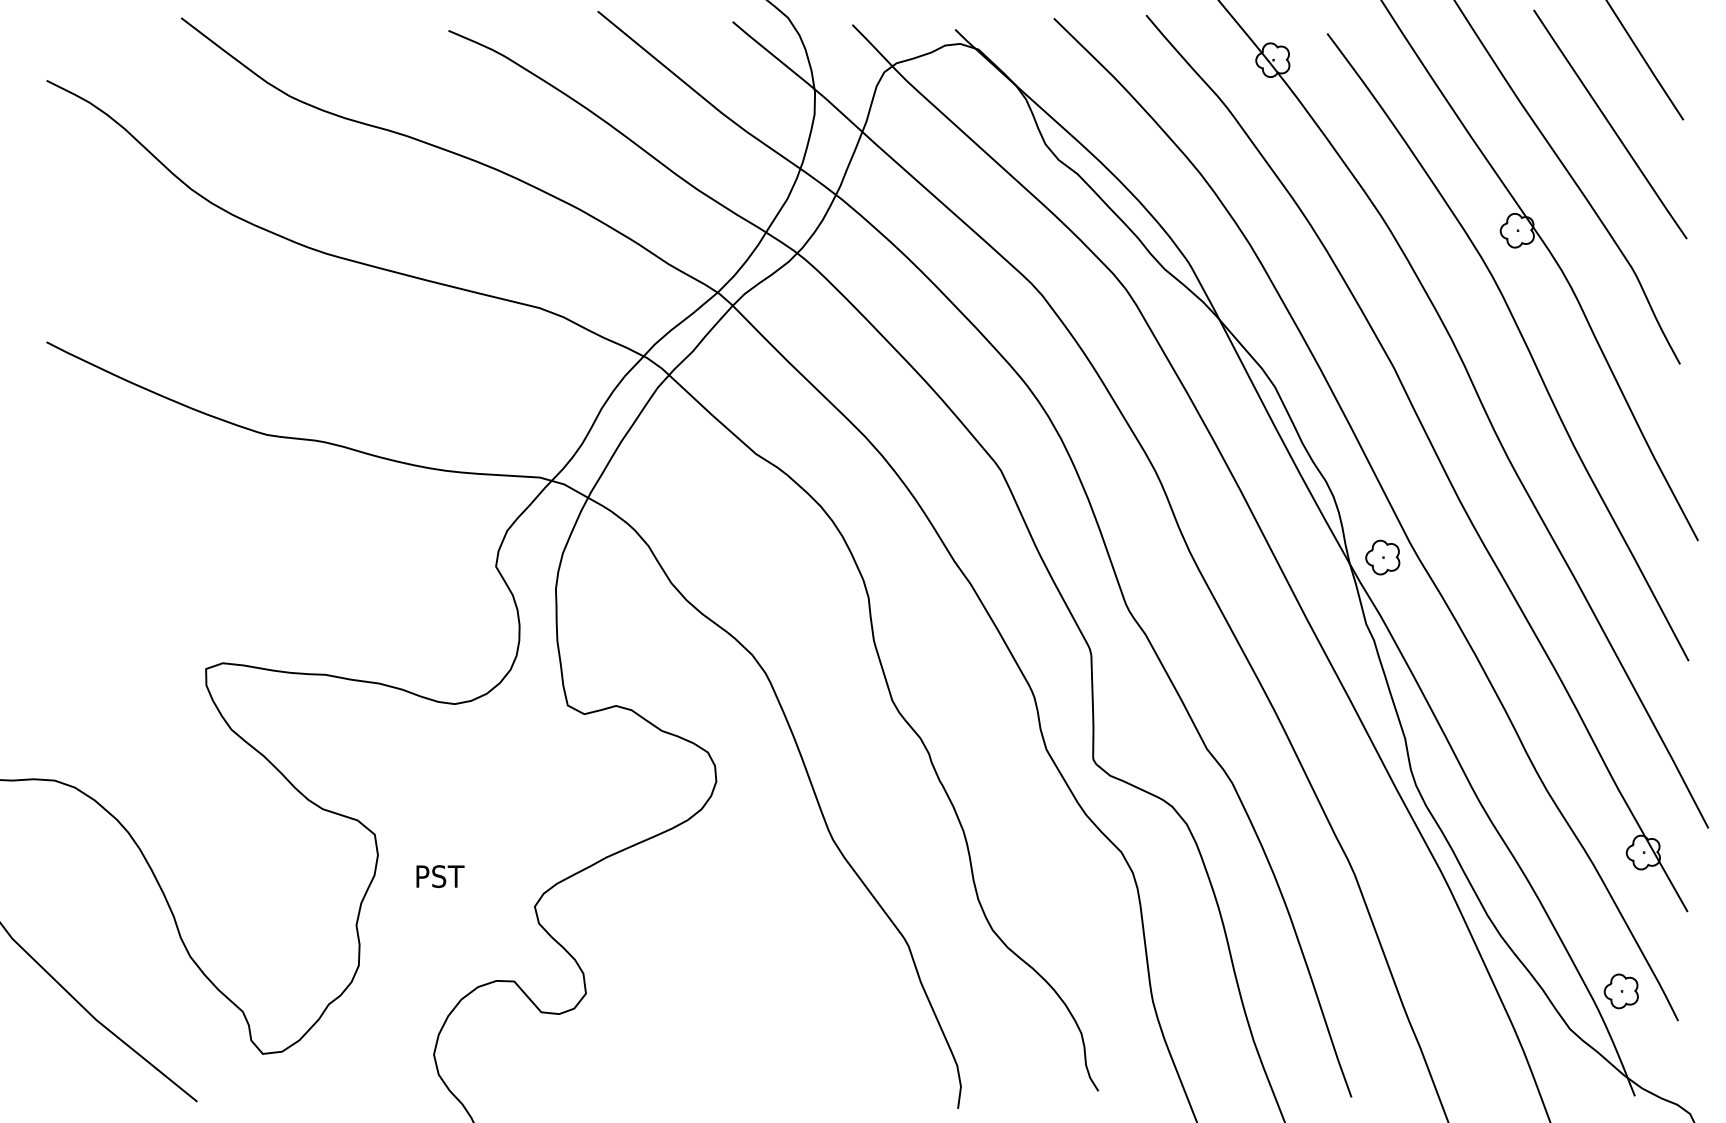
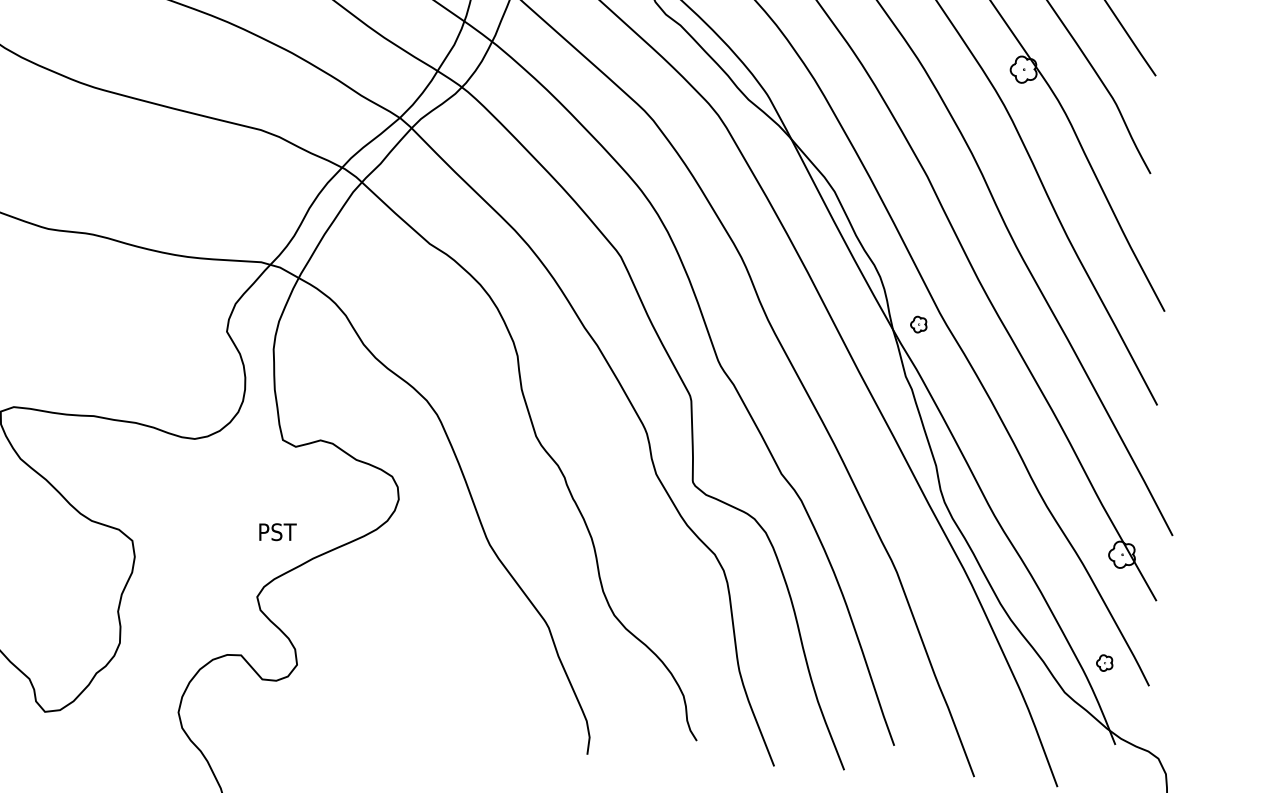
part: (1382, 557) -> (918, 324), size x0.6
text: (440, 876) -> (278, 532), moved
part: (1620, 991) -> (1104, 663), size x0.6

